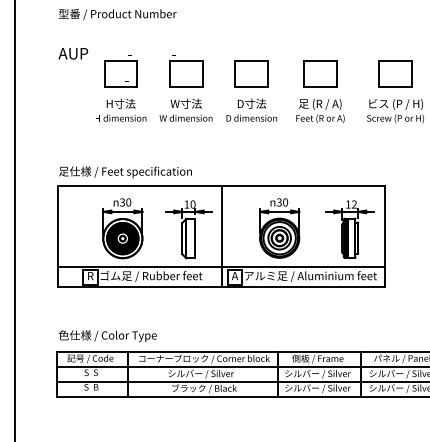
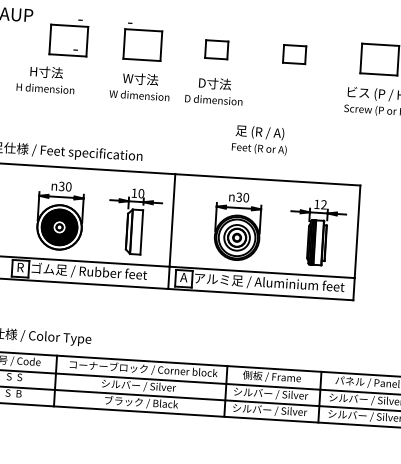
part: (251, 73) -> (216, 49), size x0.6
part: (320, 73) -> (294, 54), size x0.6
text: (121, 109) -> (46, 78), moved
text: (320, 111) -> (259, 140), moved

